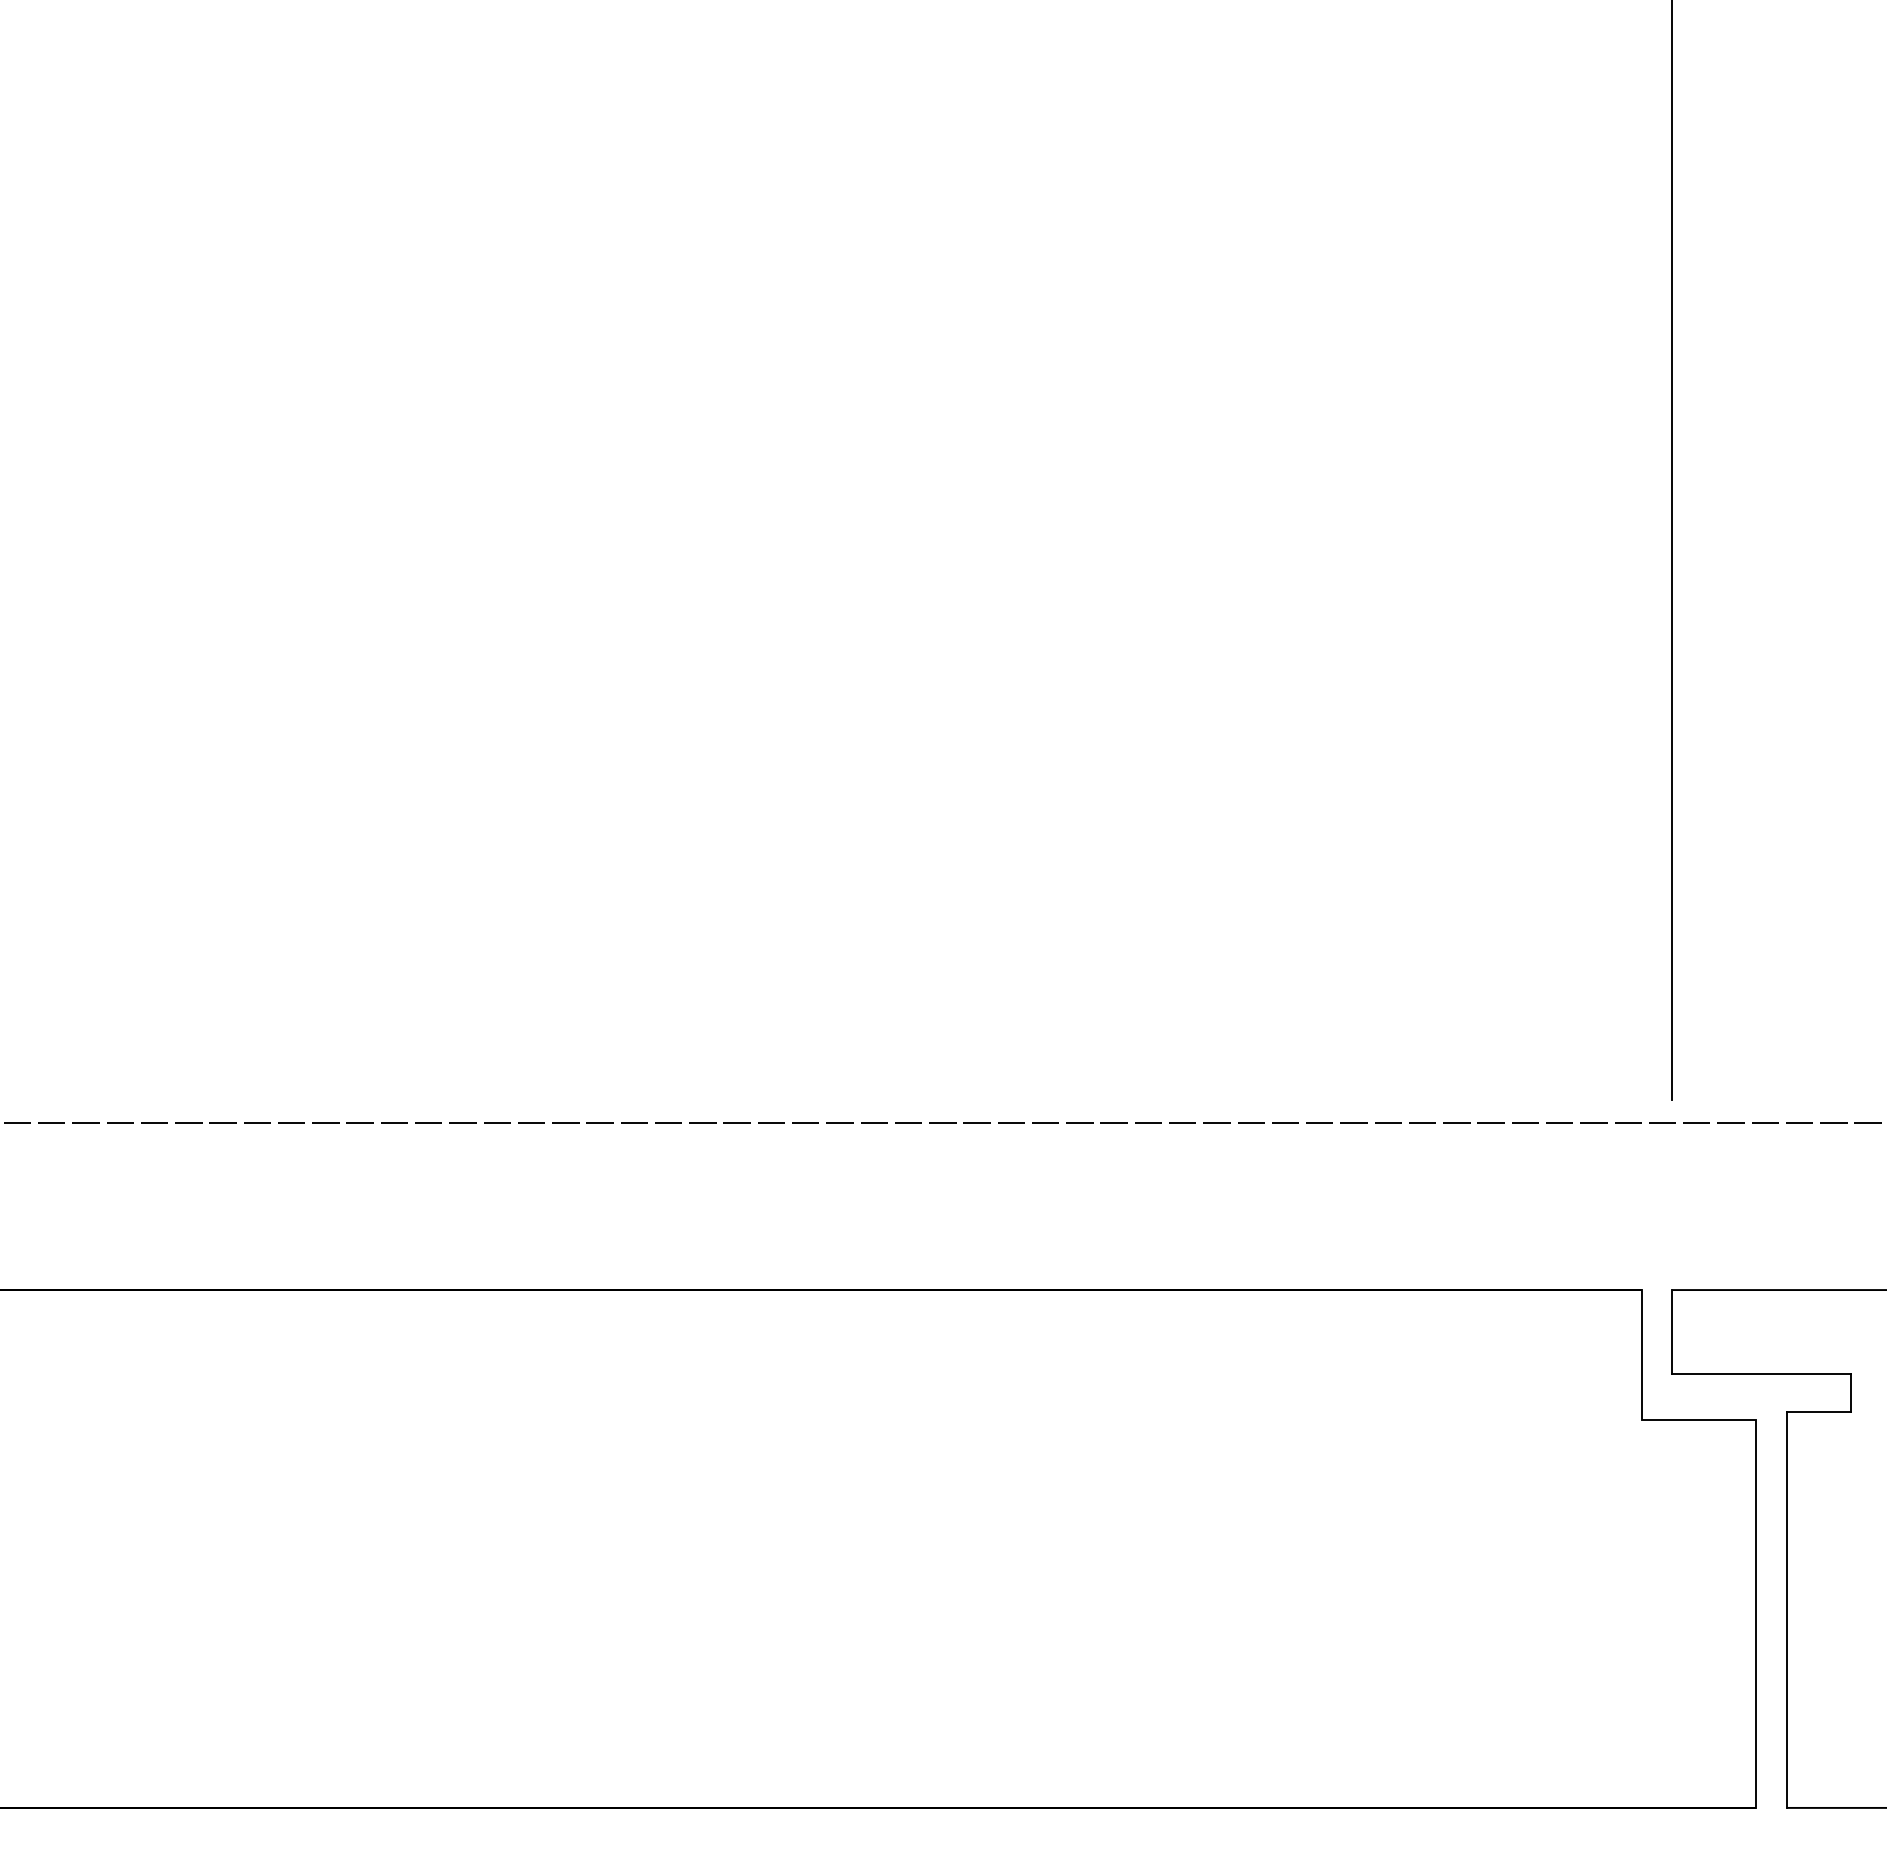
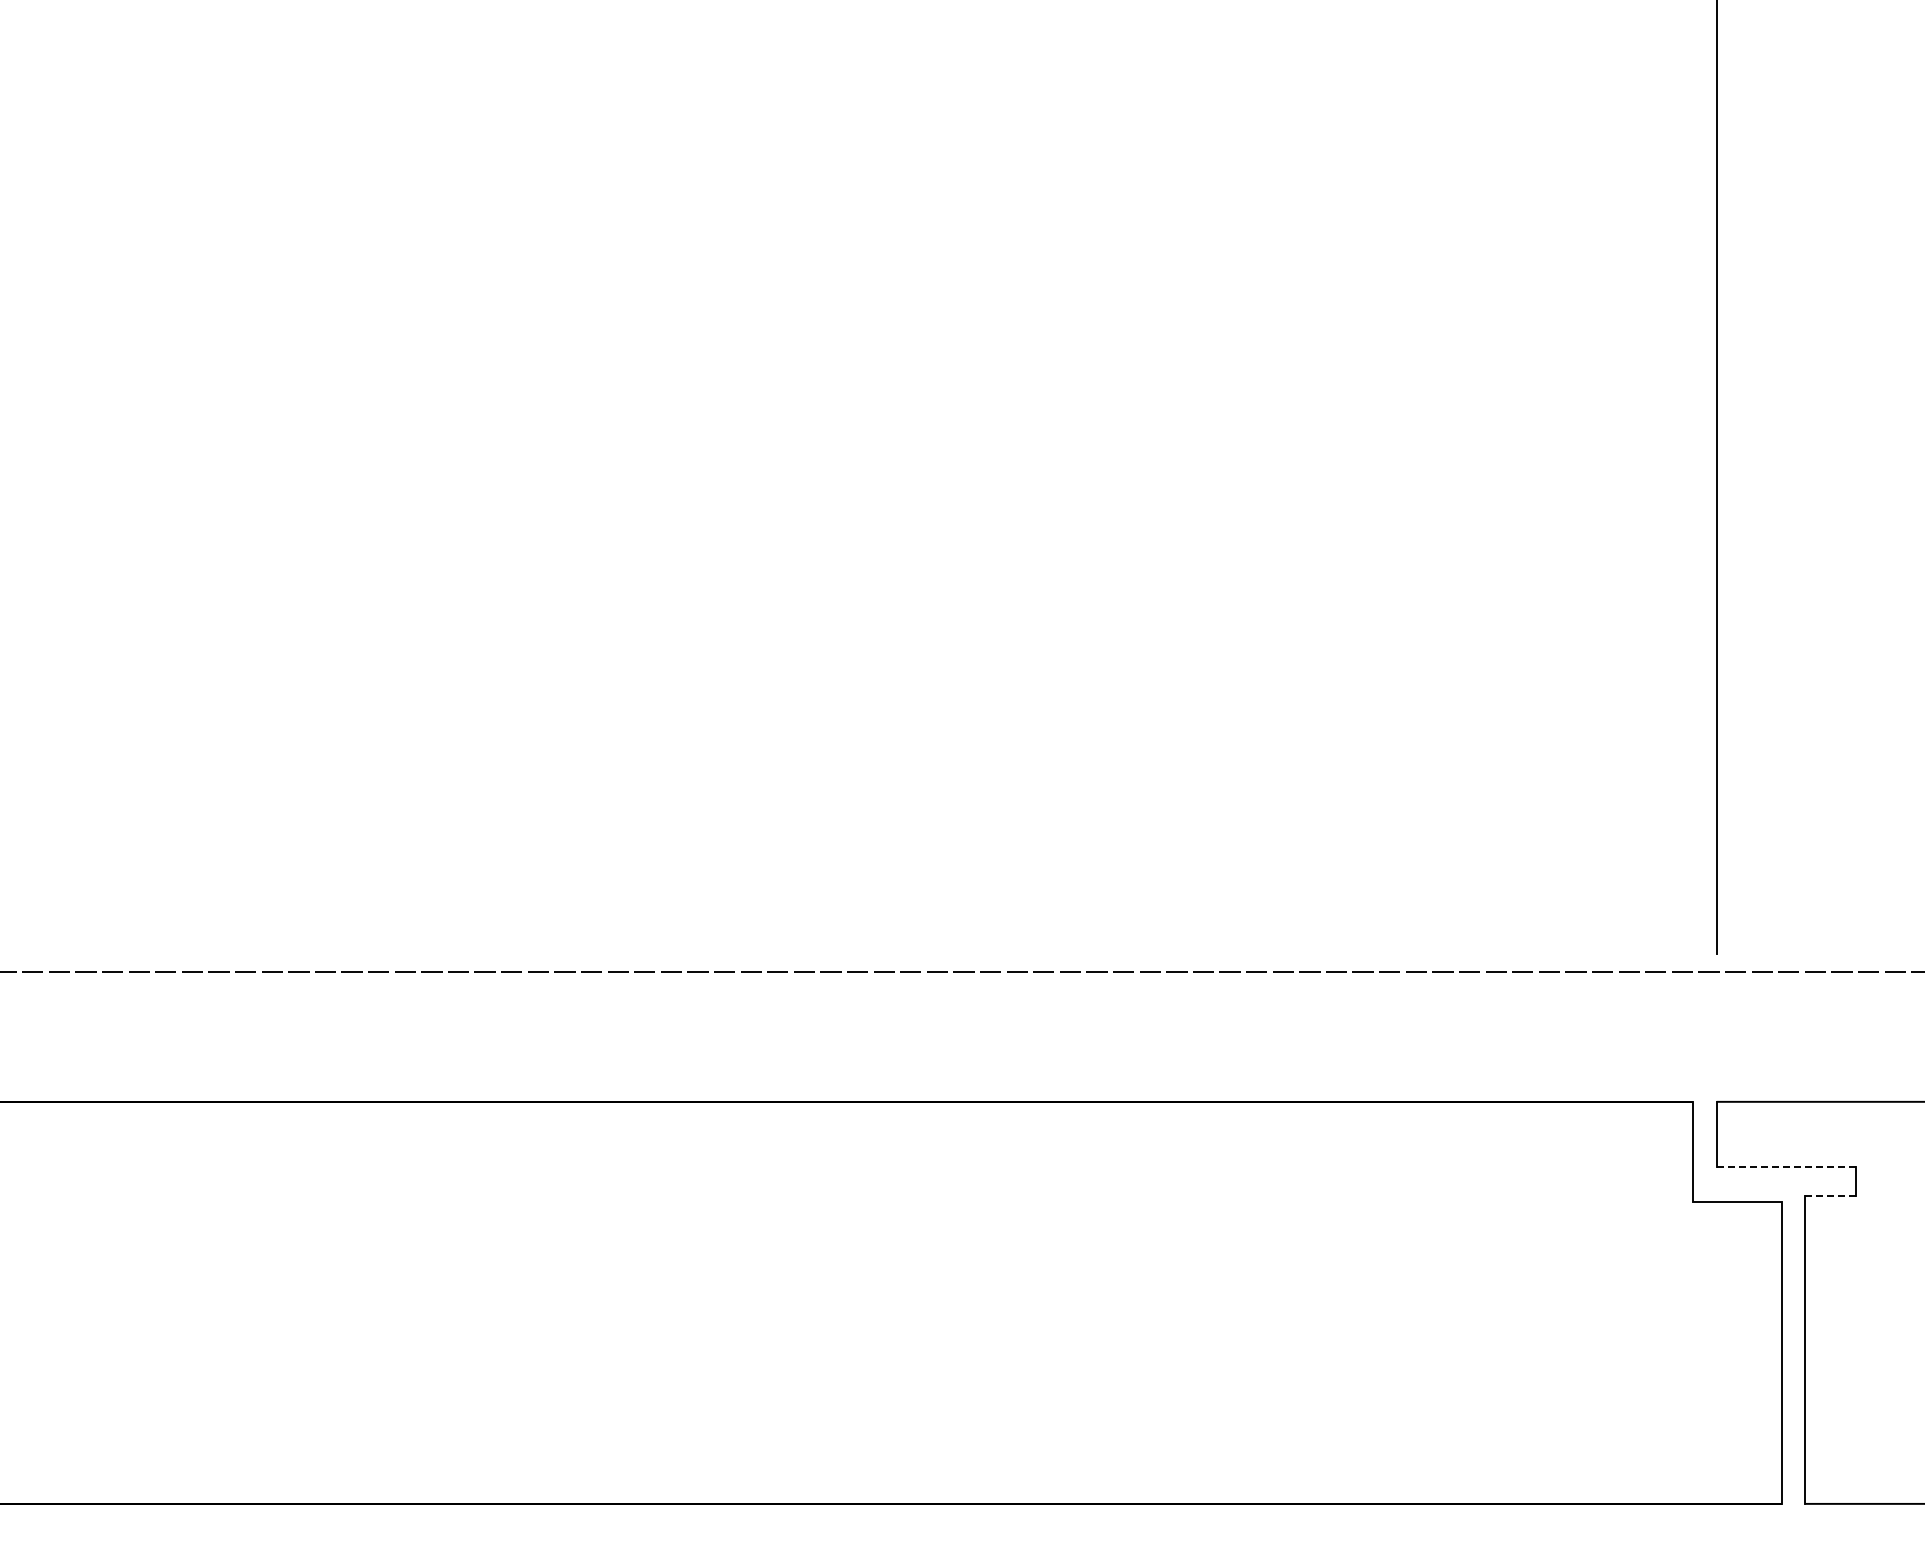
line: (1761, 1373) -> (1785, 1166), solid -> dashed
line: (1819, 1411) -> (1830, 1196), solid -> dashed

